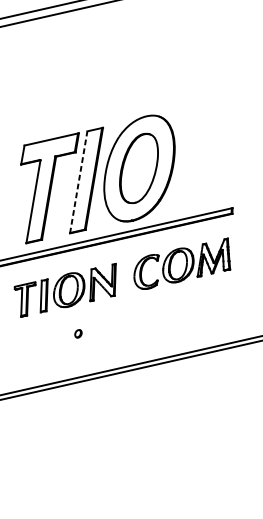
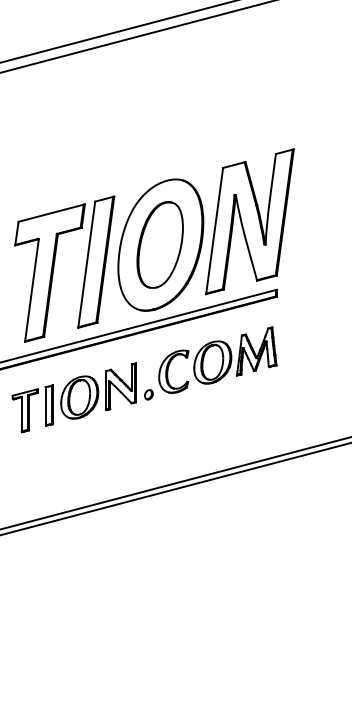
part: (212, 151) -> (249, 221), added
line: (78, 182) -> (86, 264), dashed -> solid
part: (78, 333) -> (148, 394), moved

